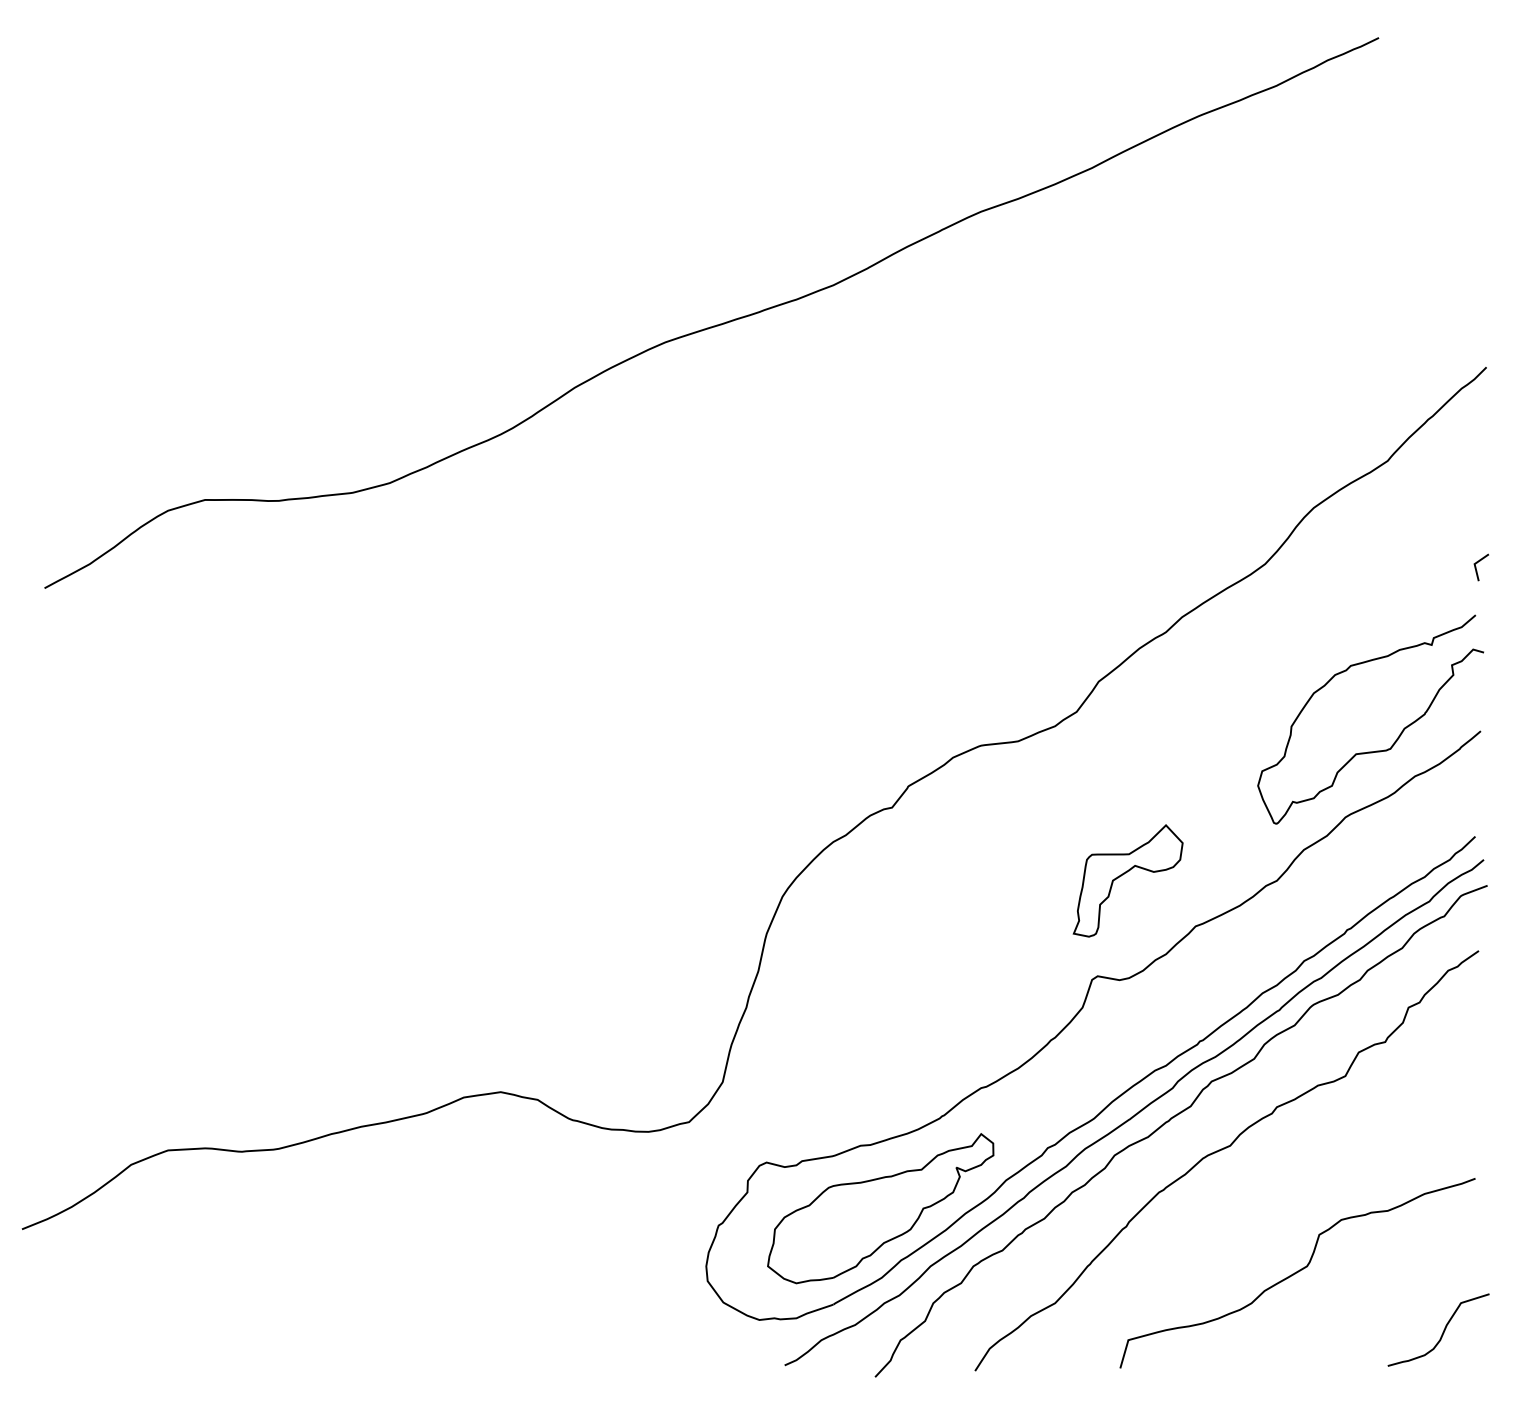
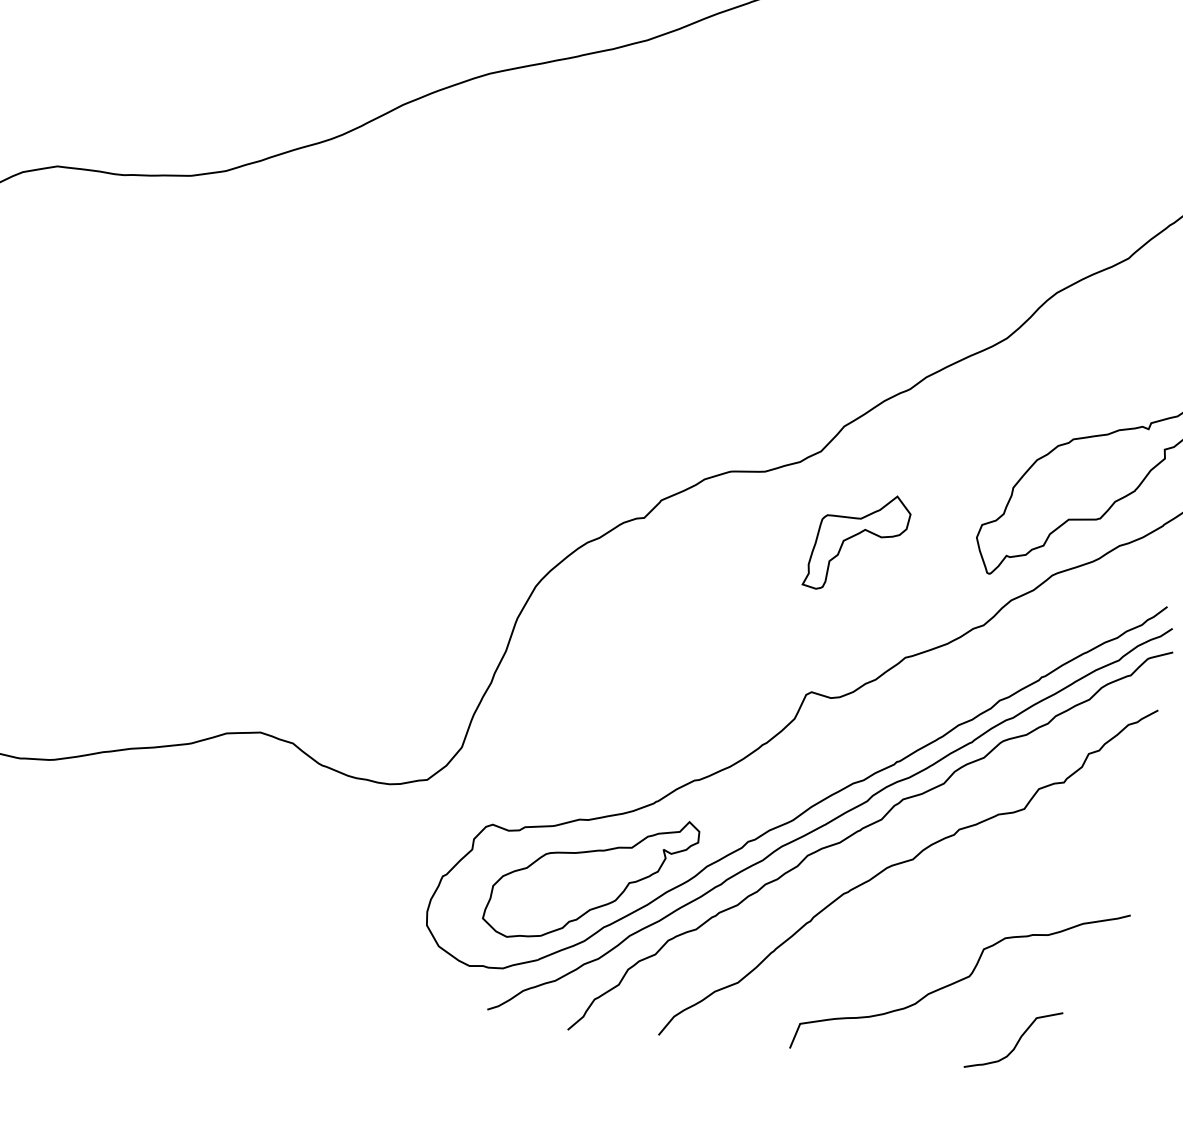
part: (1123, 875) -> (853, 537), moved
curve: (1443, 1329) -> (1017, 1040), moved

